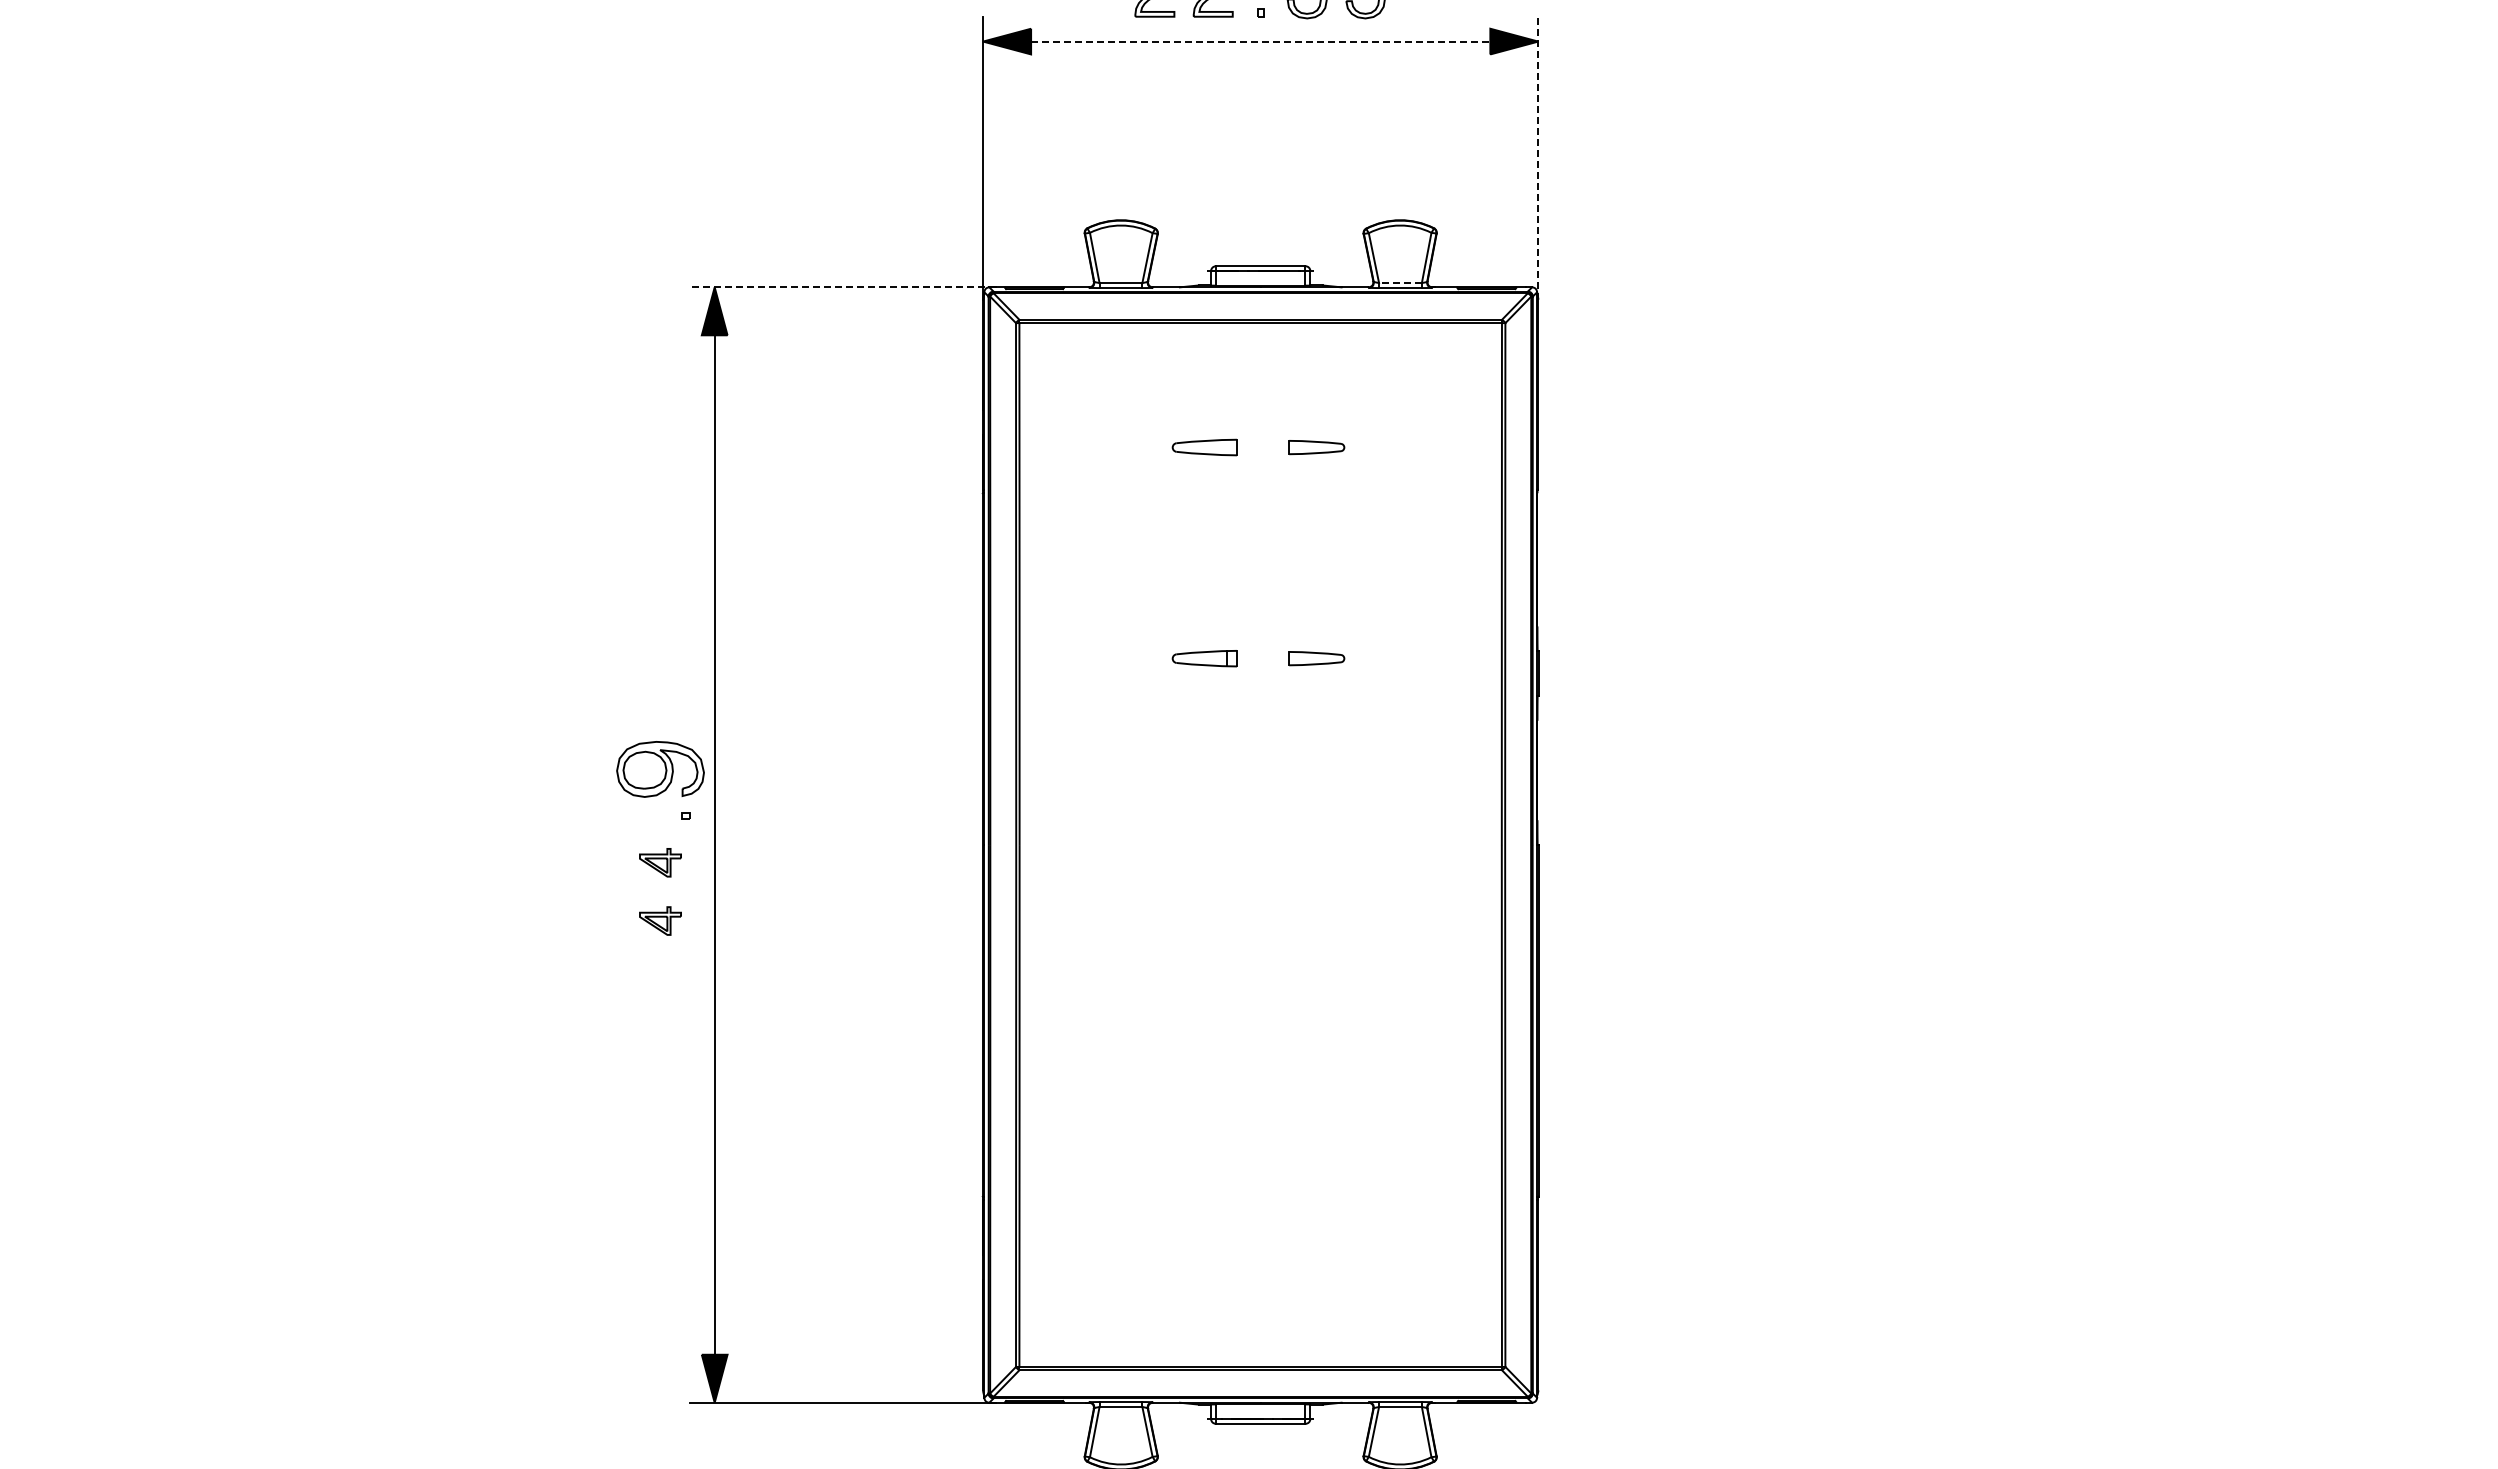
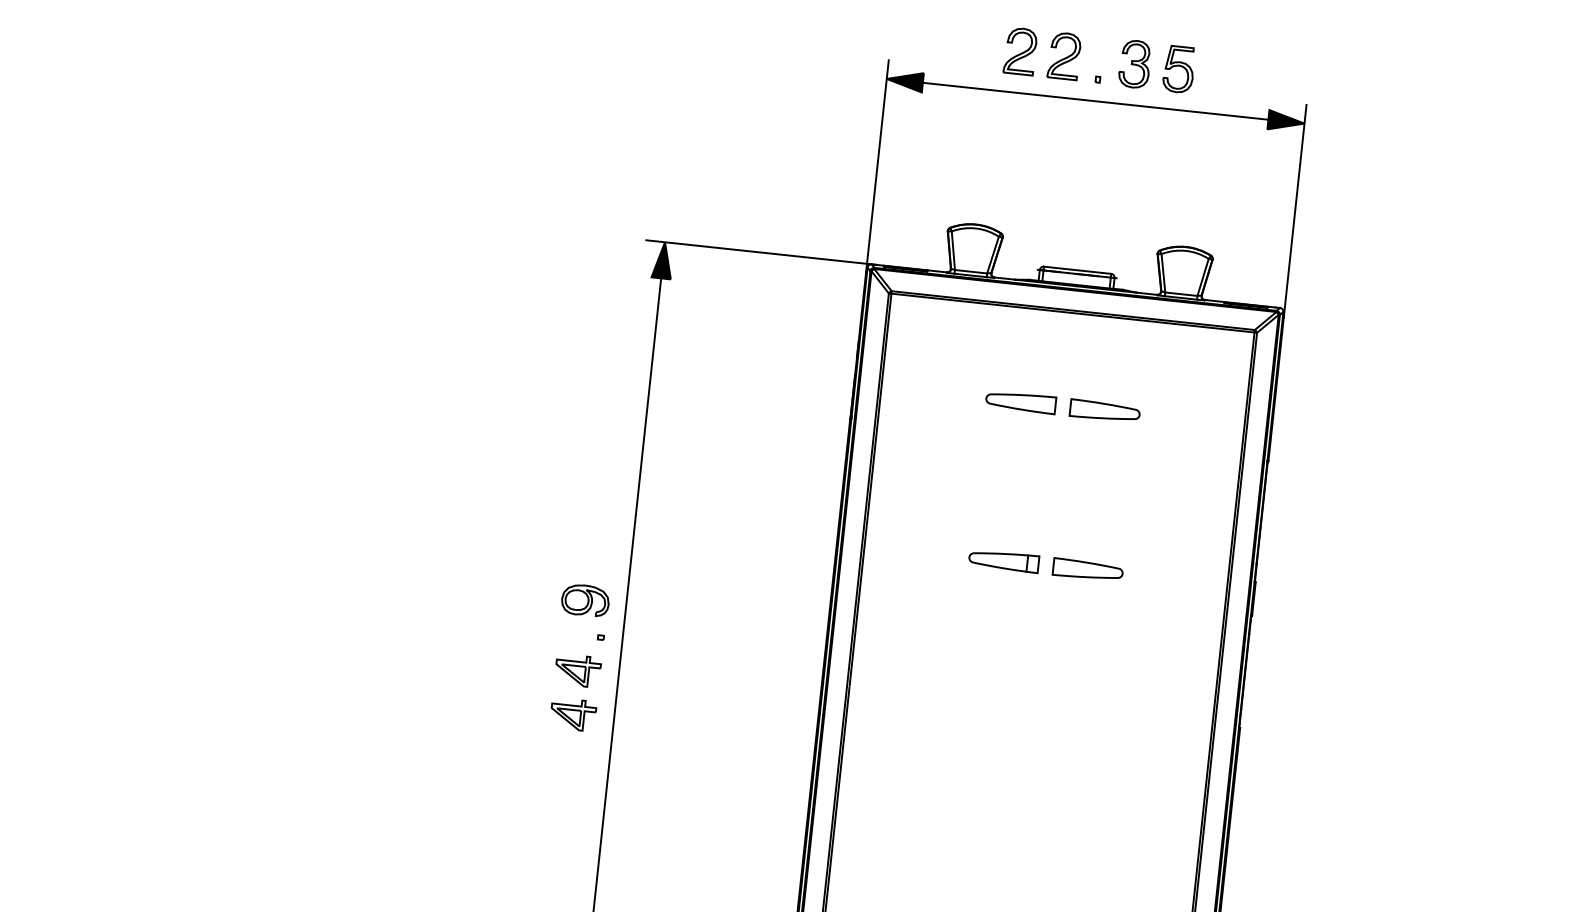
line: (1260, 41) -> (1095, 101), dashed -> solid
line: (1538, 158) -> (1295, 211), dashed -> solid
line: (1399, 283) -> (1180, 294), dashed -> solid
line: (842, 287) -> (761, 252), dashed -> solid
part: (1204, 447) -> (1020, 402), size x1.43
part: (1316, 447) -> (1104, 411), size x1.67
part: (1204, 658) -> (1003, 560), size x1.43
part: (1316, 658) -> (1088, 569), size x1.67
part: (660, 768) -> (585, 599), size x0.71
part: (660, 862) -> (578, 670), size x1.43
part: (660, 920) -> (573, 714), size x1.43

